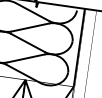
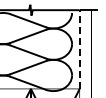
line: (79, 47) -> (79, 49), solid -> dashed

